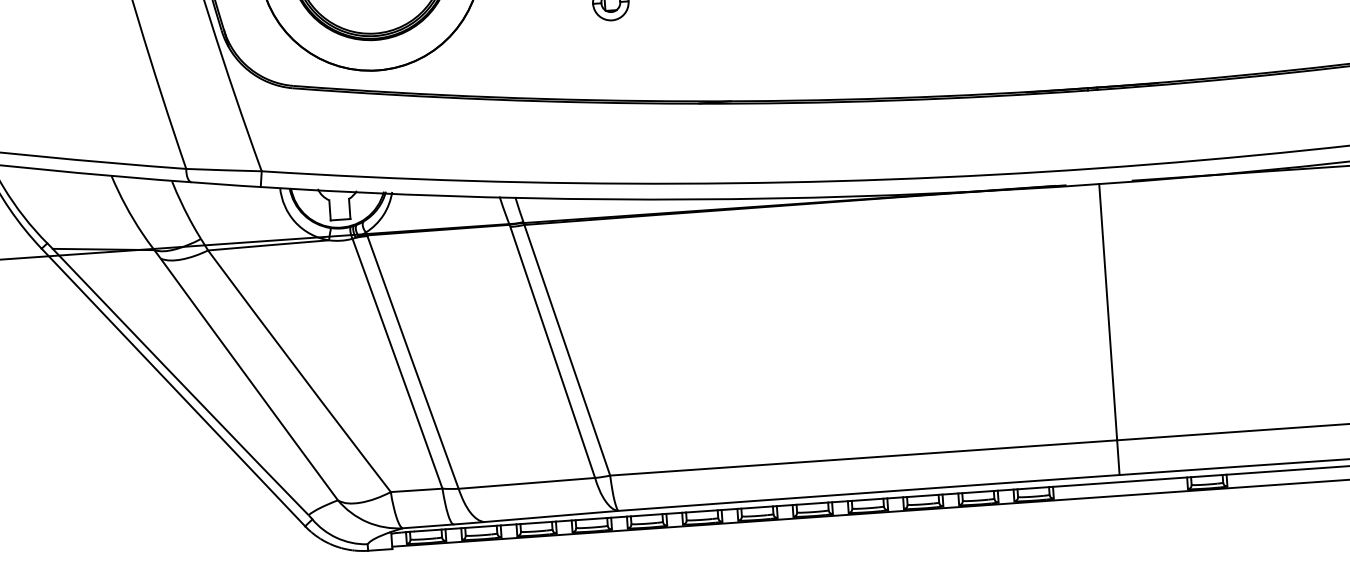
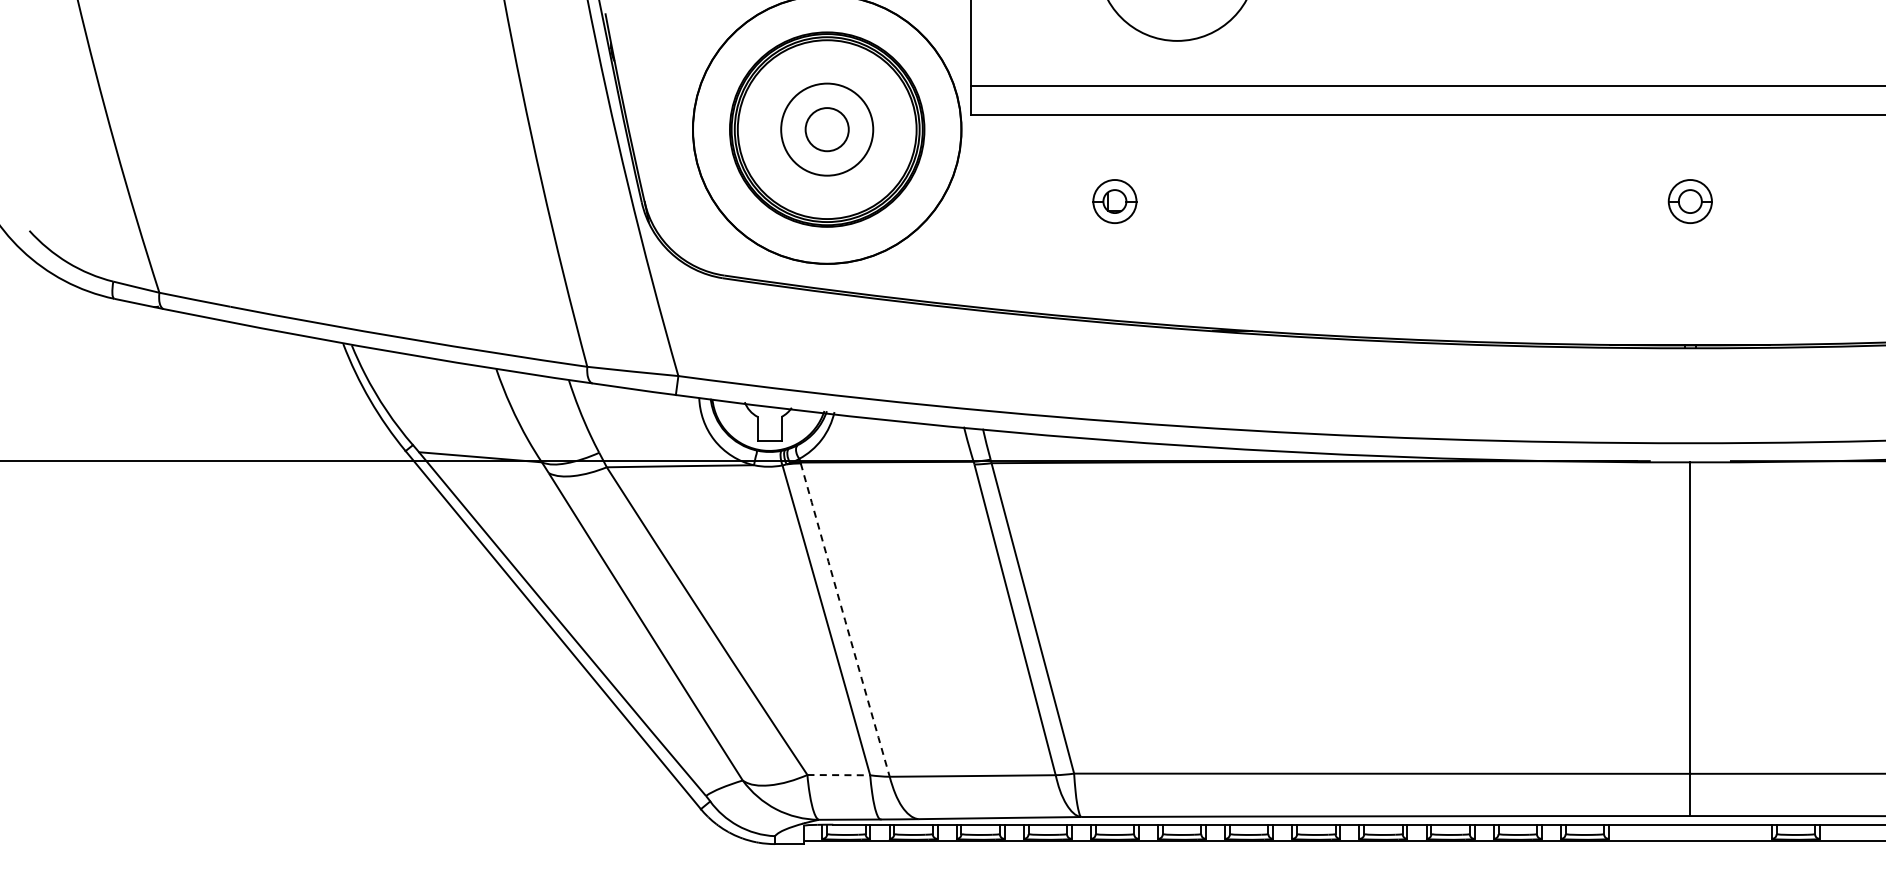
arc: (413, 362) -> (845, 620), solid -> dashed
line: (417, 490) -> (839, 775), solid -> dashed

